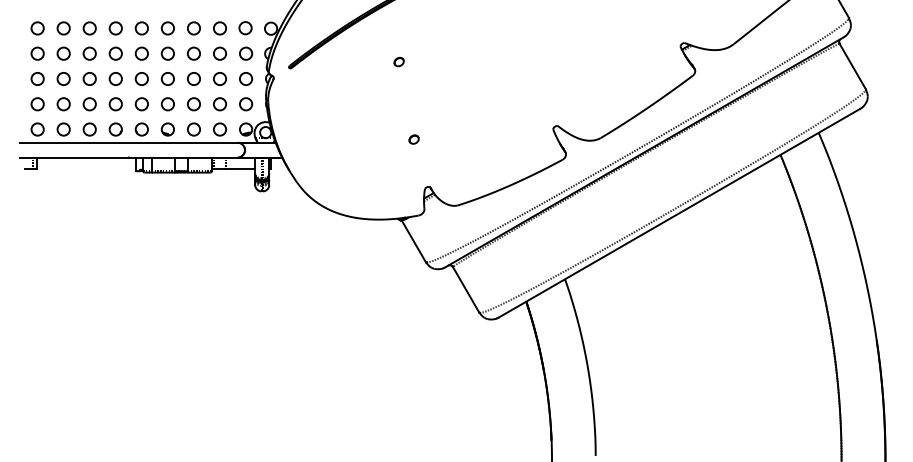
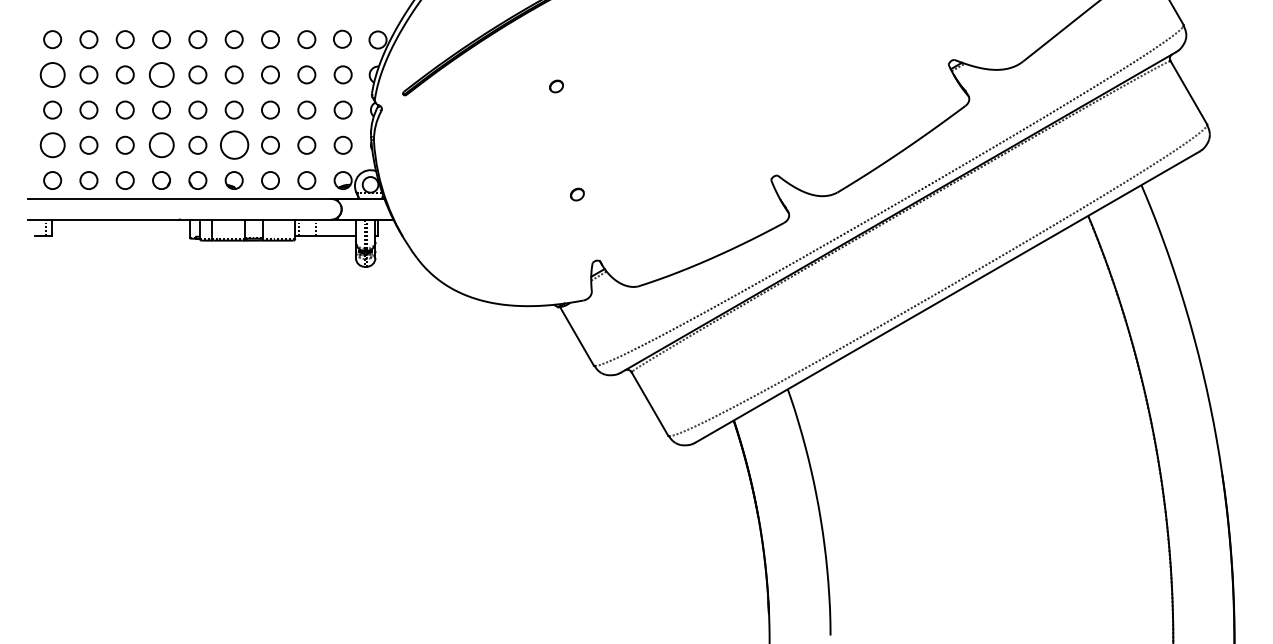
circle: (37, 53) -> (52, 74), size x1.4
circle: (115, 53) -> (161, 74), size x1.4
circle: (37, 104) -> (52, 145), size x1.4
circle: (115, 104) -> (161, 145), size x1.4
circle: (167, 104) -> (233, 145), size x1.6

